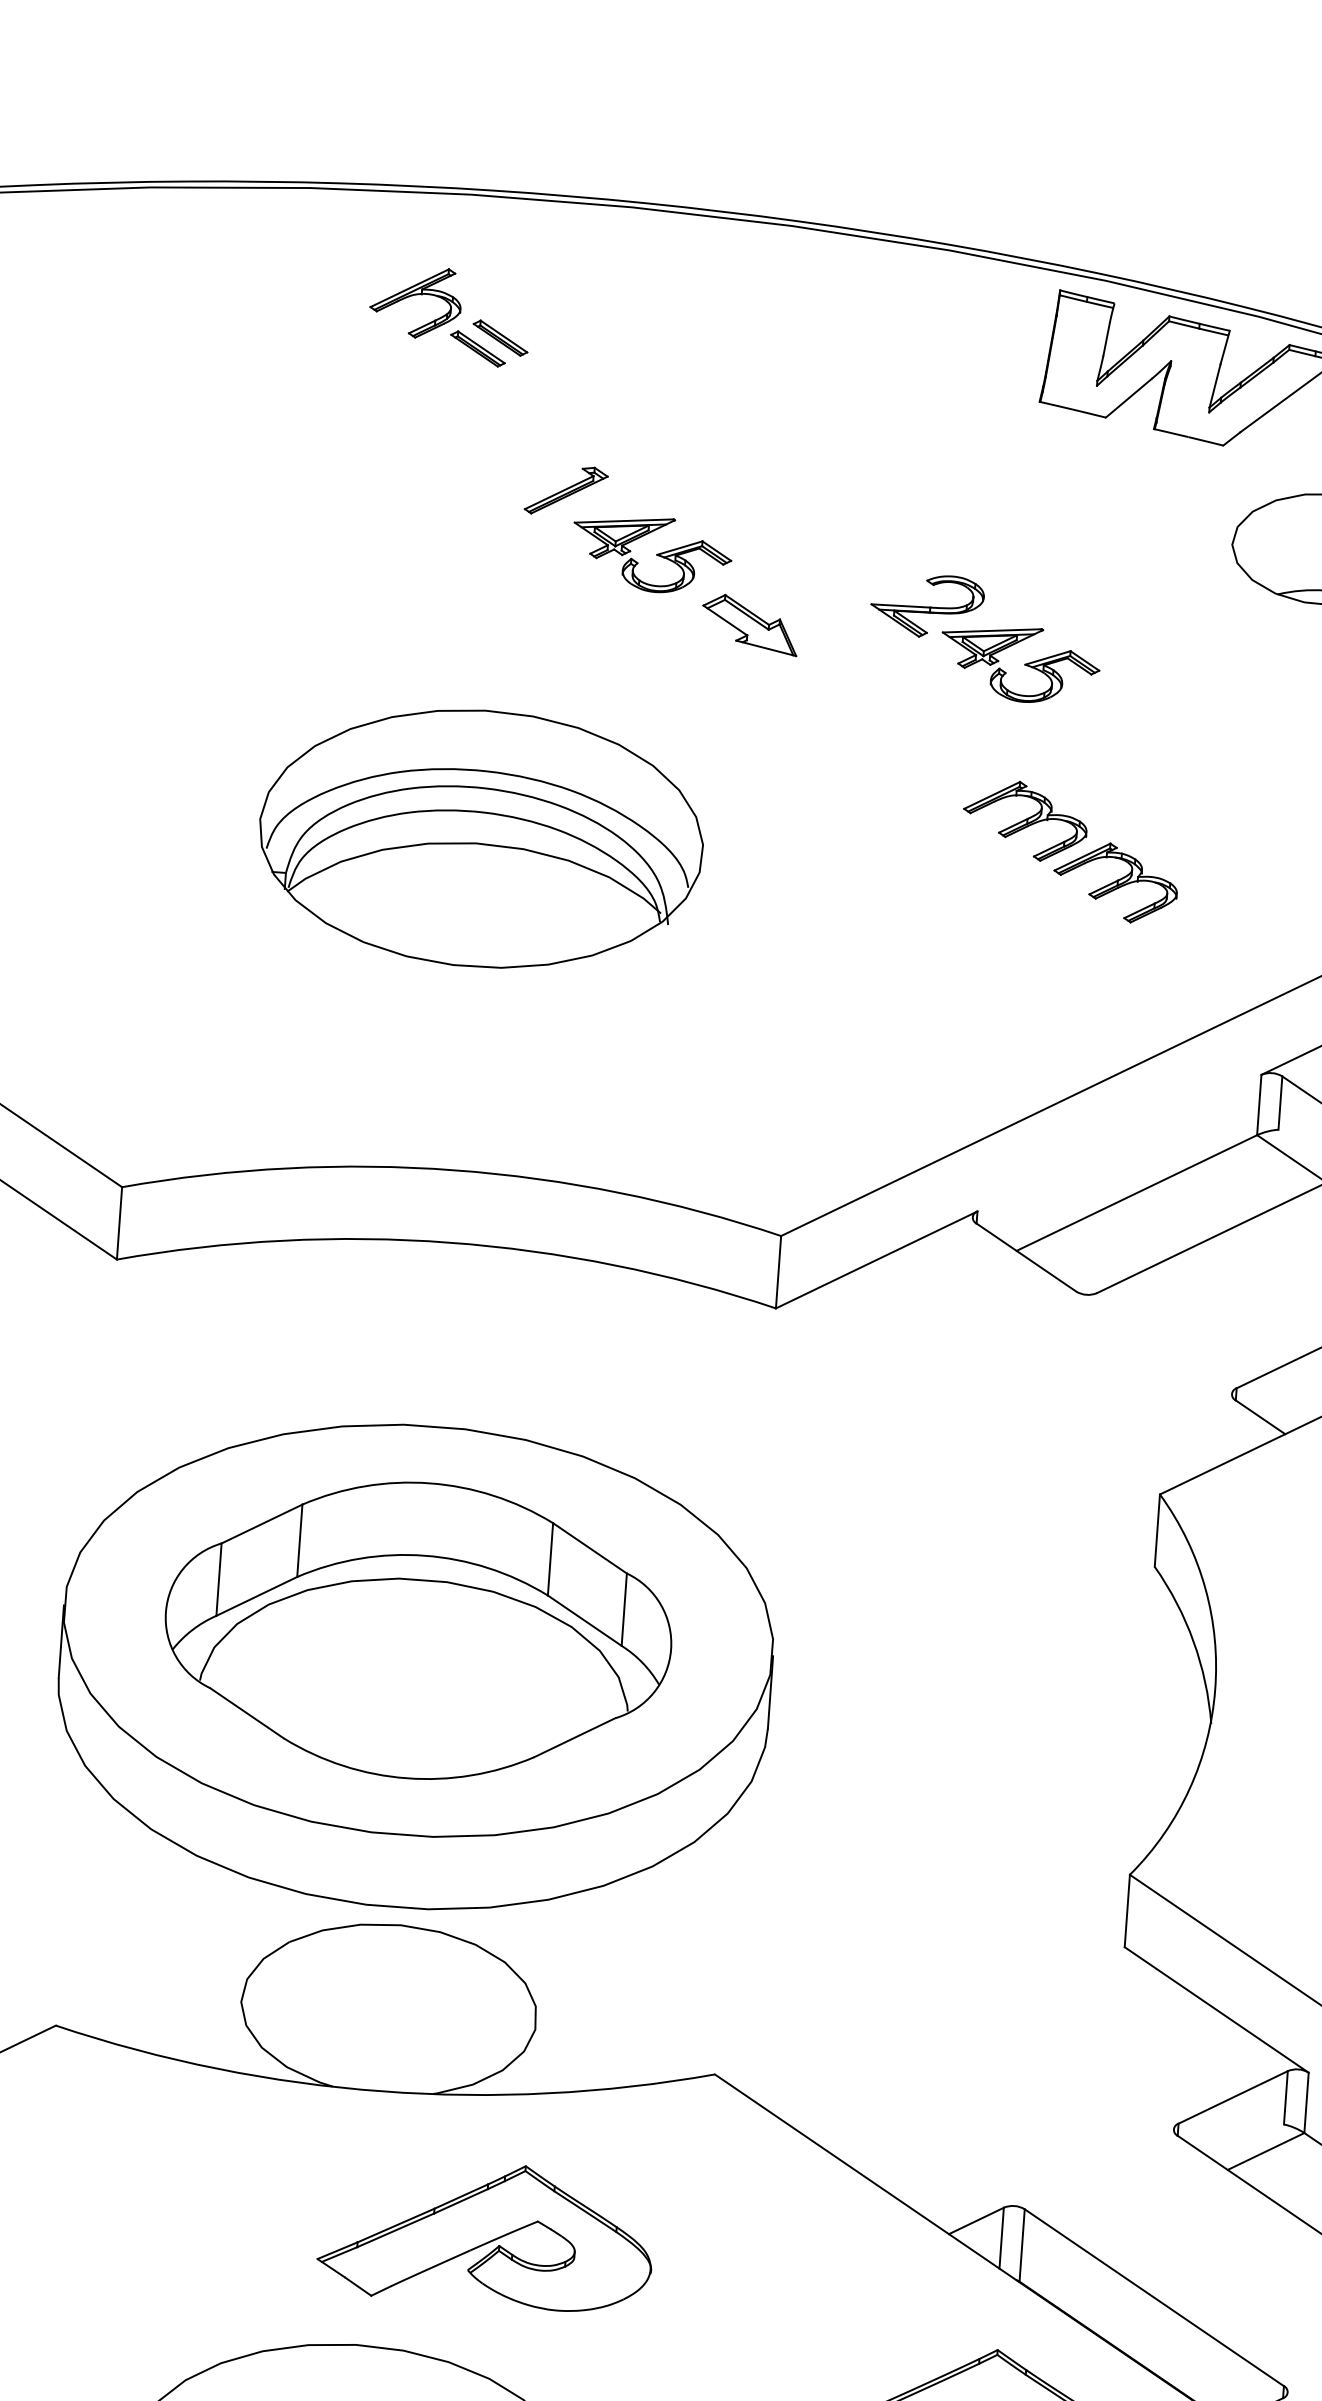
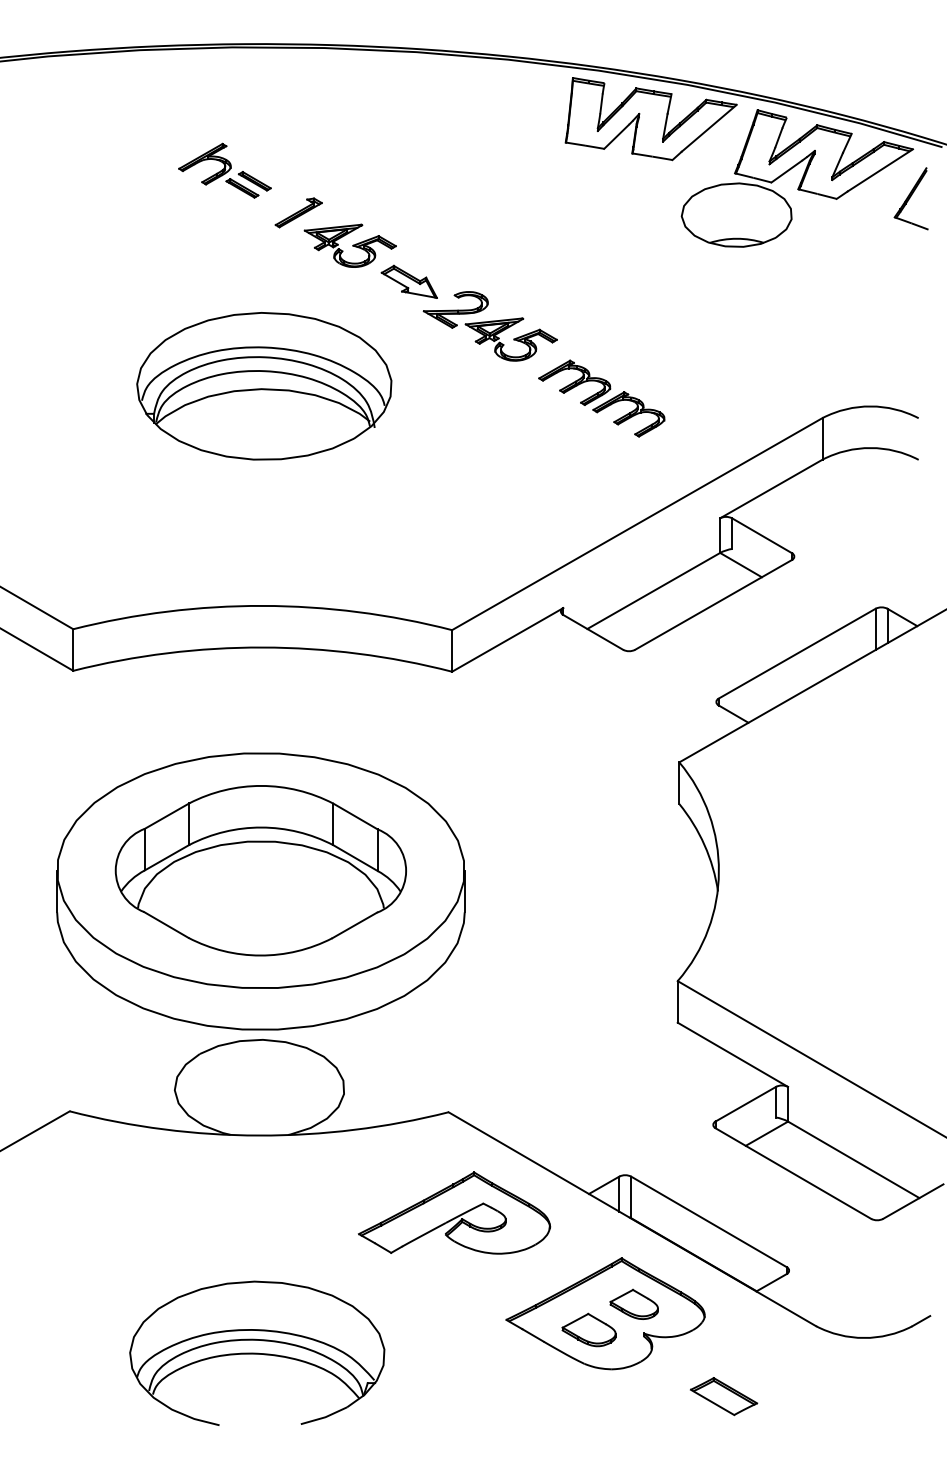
part: (449, 315) -> (224, 170), moved
part: (983, 639) -> (489, 326), moved
part: (481, 839) -> (264, 386), moved
part: (486, 2233) -> (454, 1212), moved

